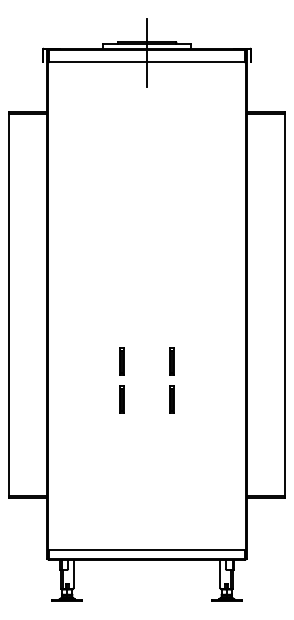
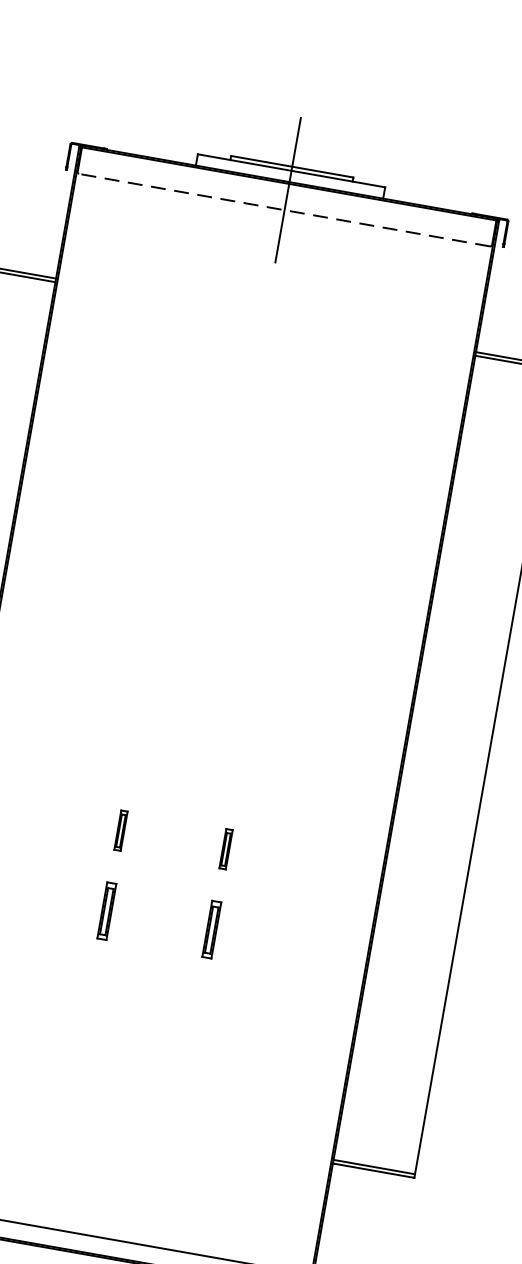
line: (147, 62) -> (285, 210), solid -> dashed
part: (121, 361) -> (119, 830), size x0.7
part: (171, 361) -> (225, 849), size x0.7

